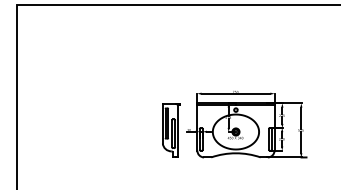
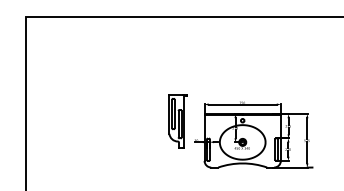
part: (171, 131) -> (177, 121), moved

